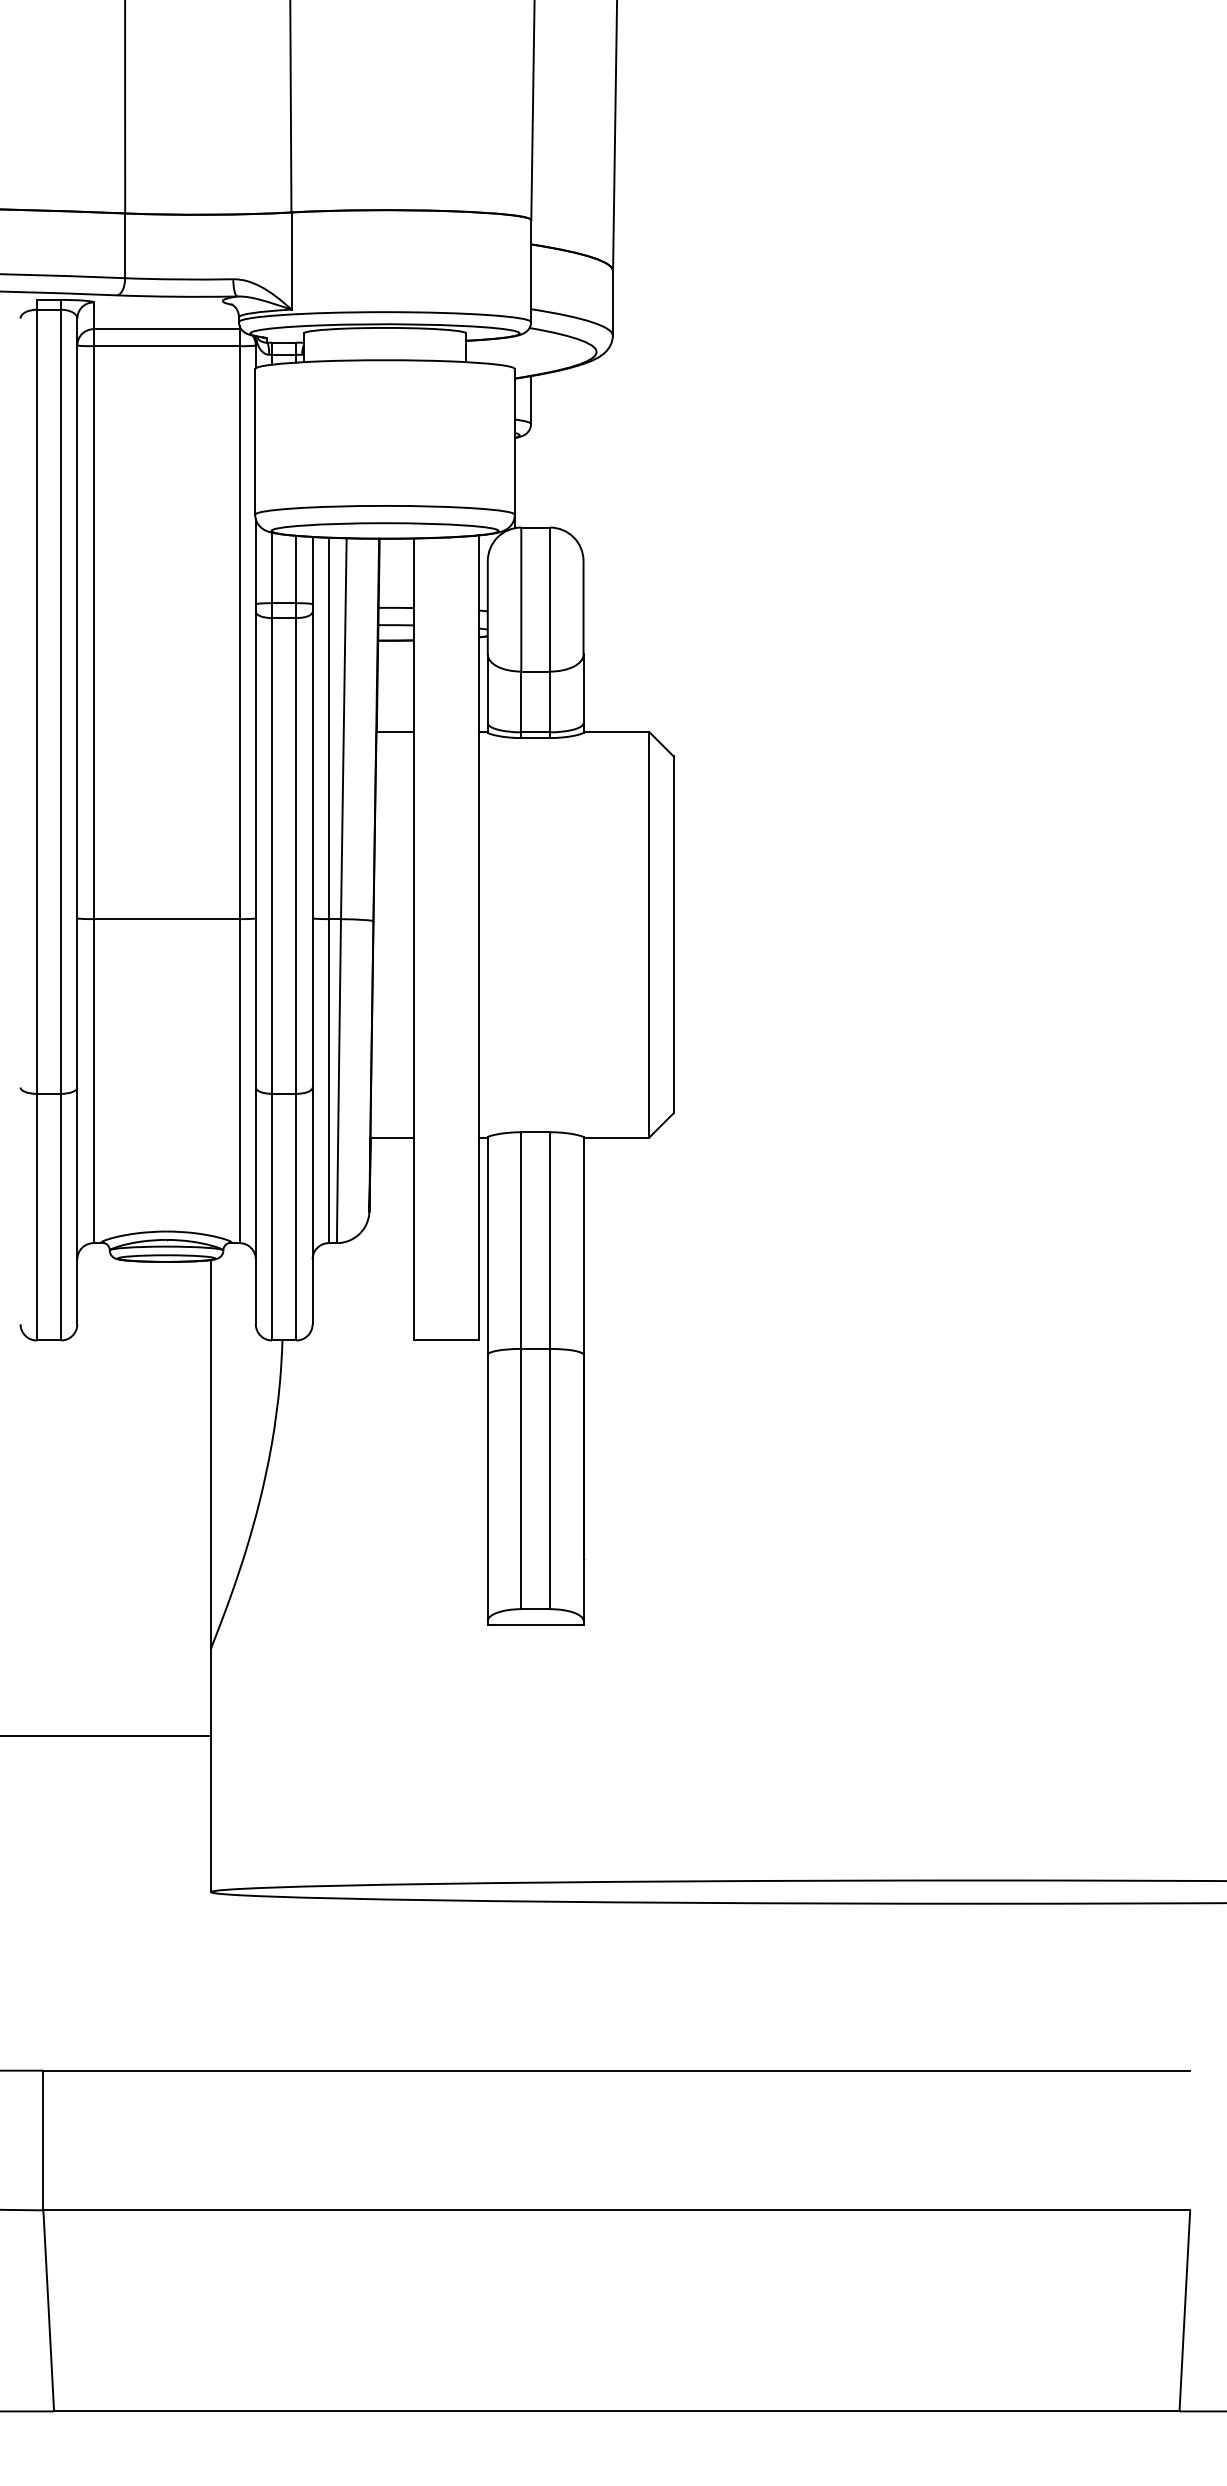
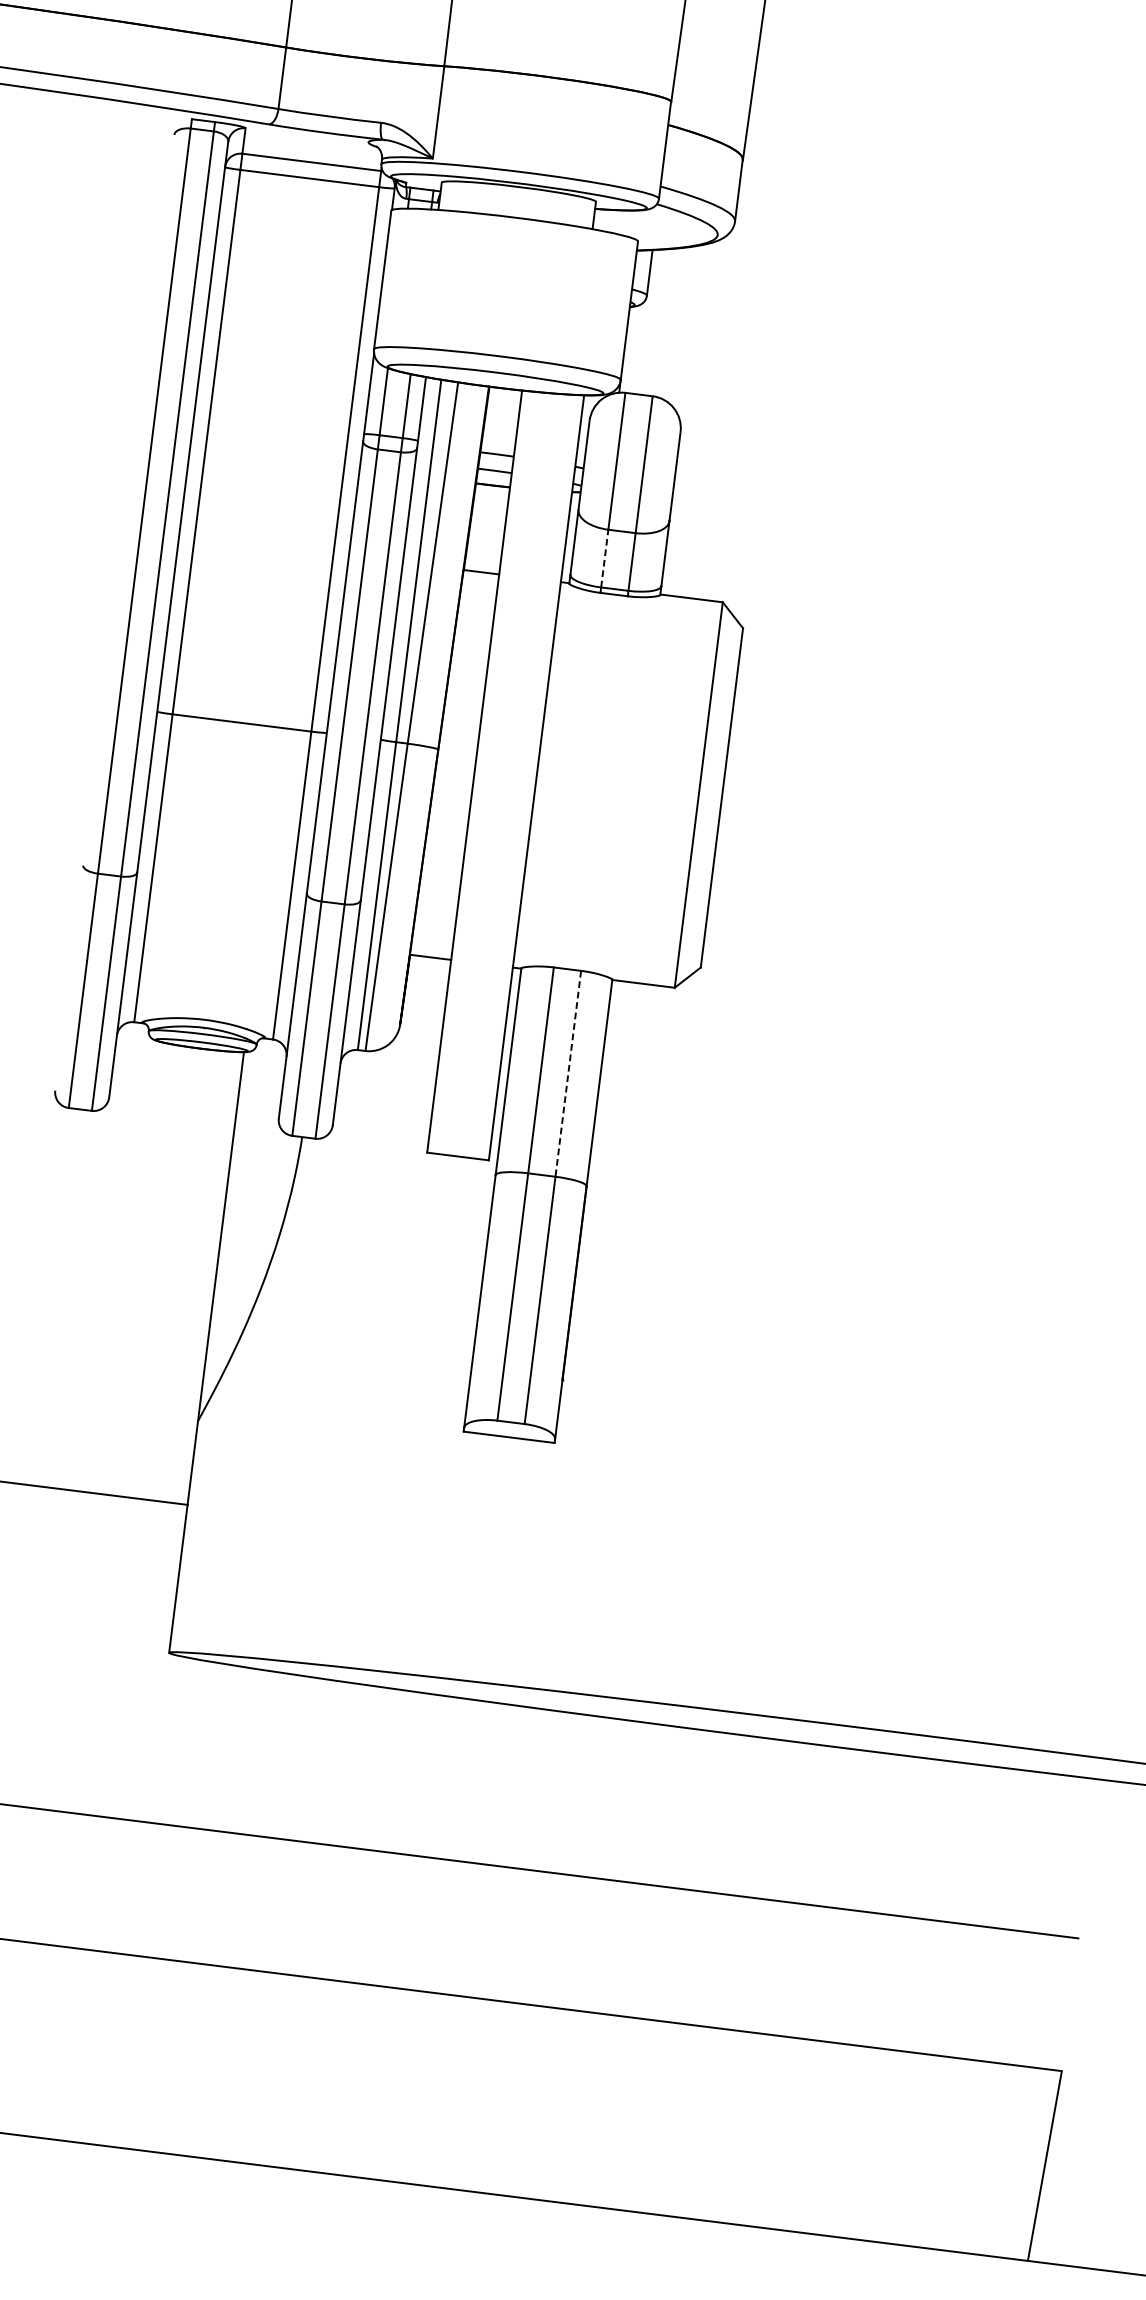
line: (521, 701) -> (605, 558), solid -> dashed
line: (550, 1241) -> (568, 1074), solid -> dashed

